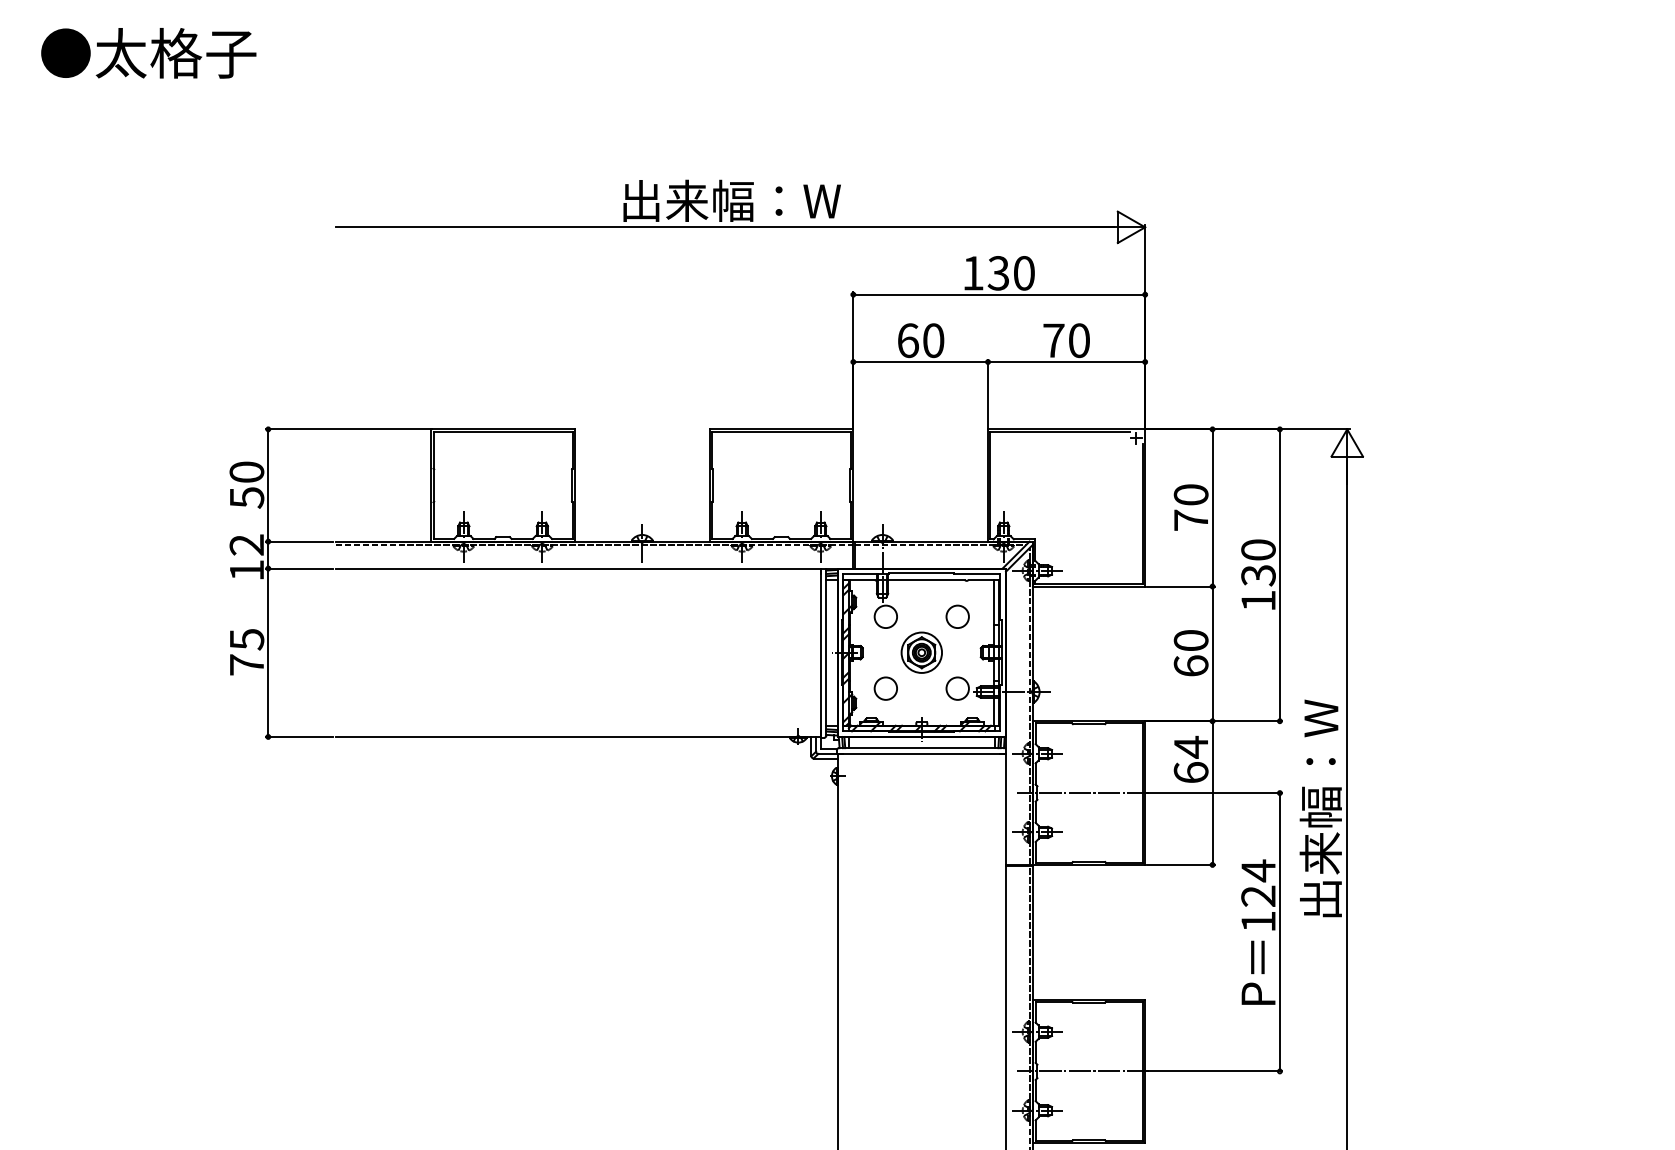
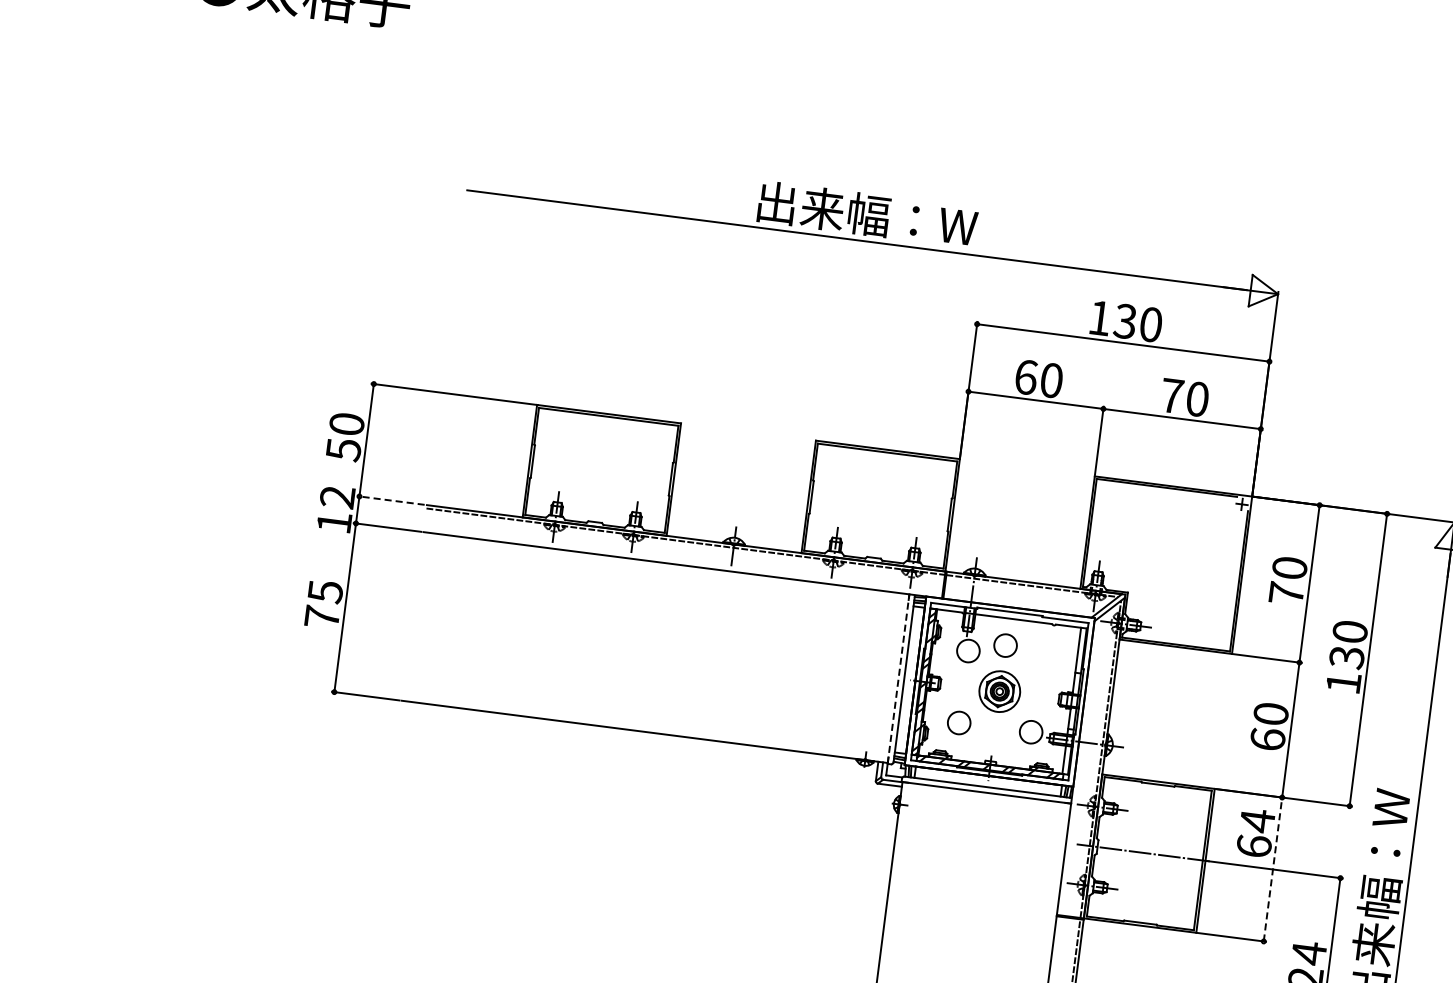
line: (299, 541) -> (390, 500), solid -> dashed
circle: (957, 616) -> (1005, 645), moved
line: (820, 653) -> (898, 679), solid -> dashed
line: (1212, 793) -> (1272, 869), solid -> dashed

